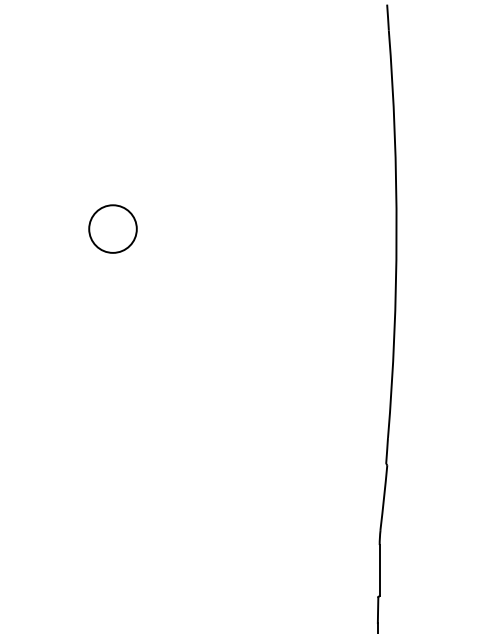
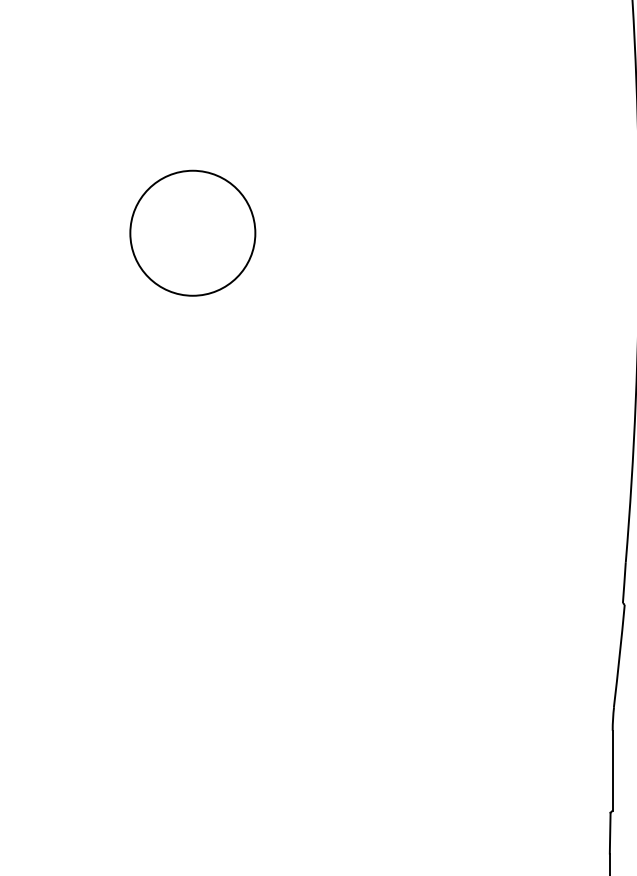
circle: (112, 228) -> (191, 232), size x1.67

